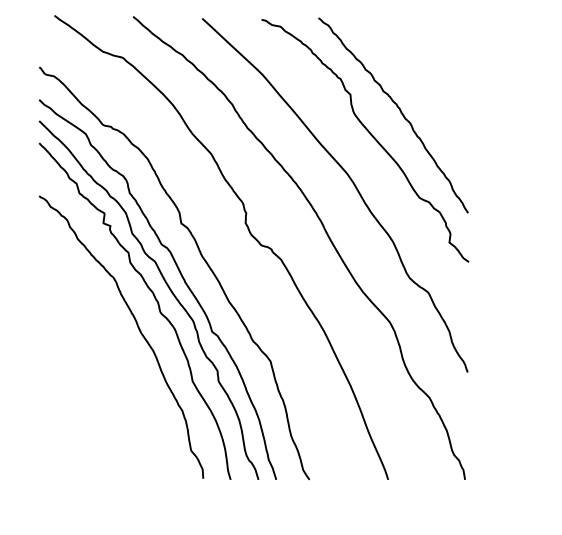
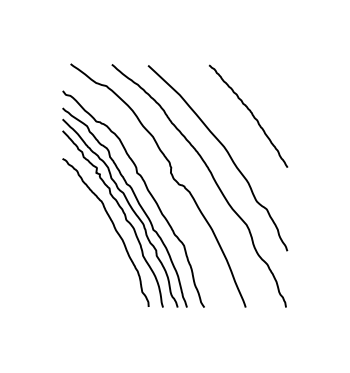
curve: (368, 134) -> (235, 126), removed

